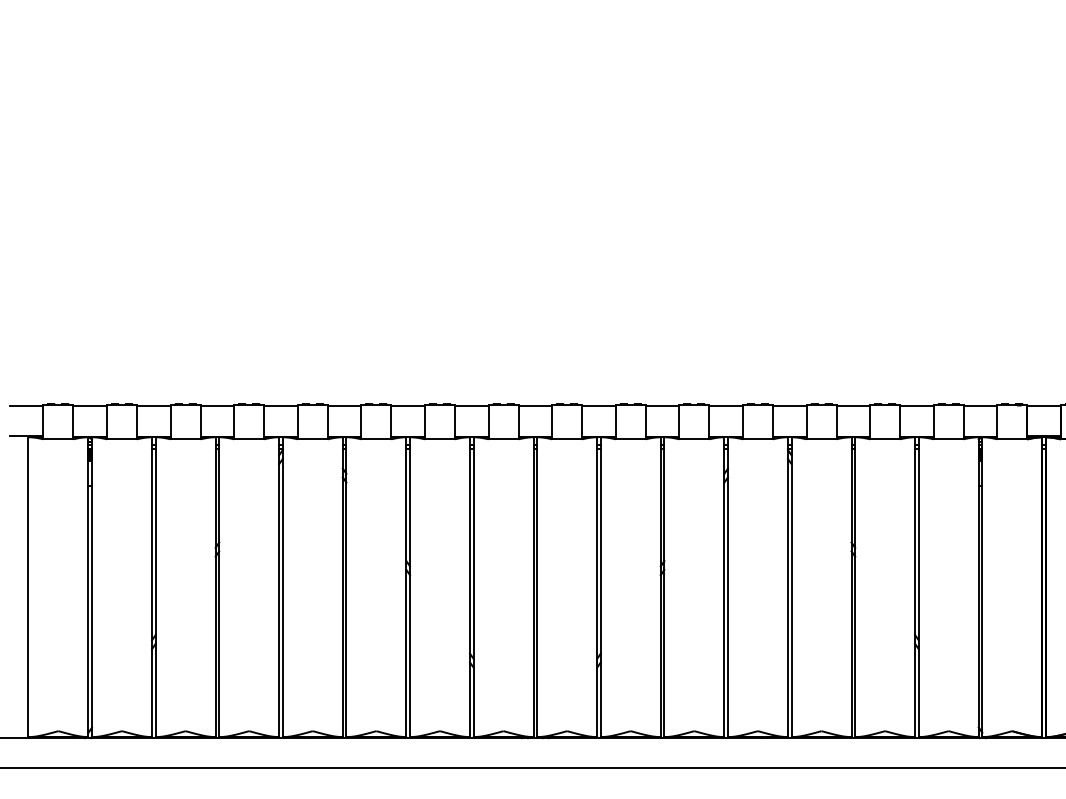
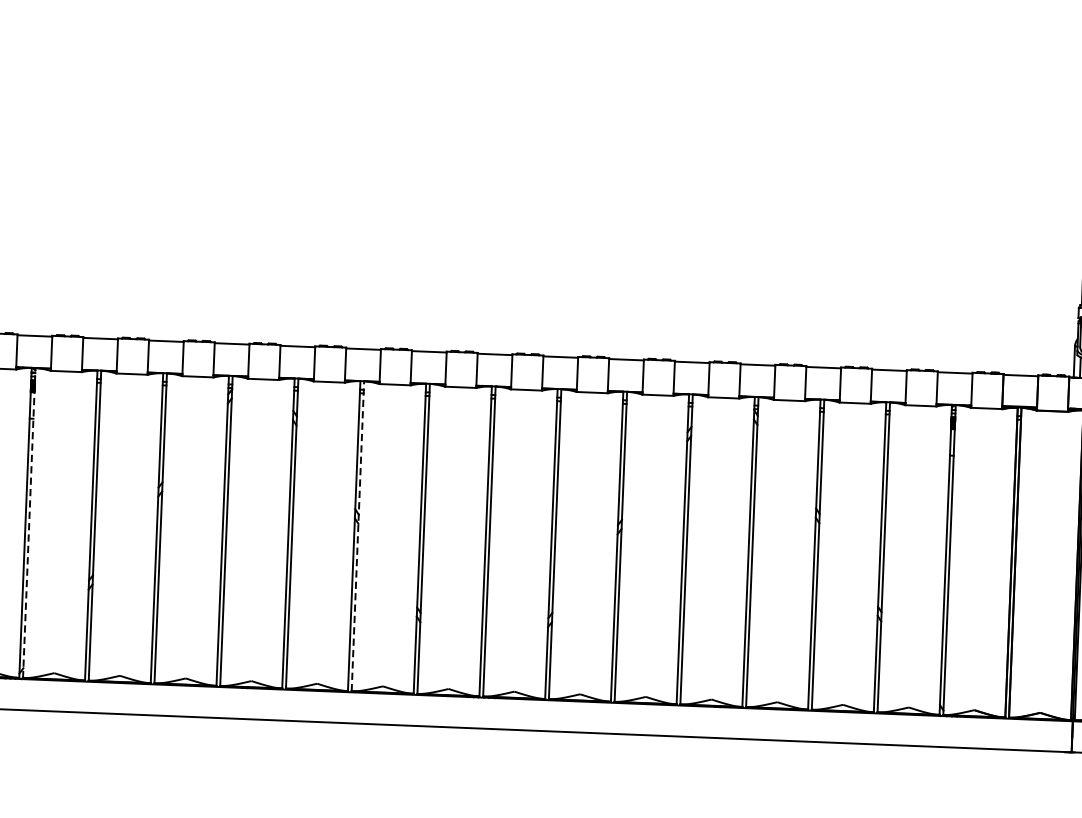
line: (92, 587) -> (29, 523), solid -> dashed
line: (410, 587) -> (358, 536), solid -> dashed

